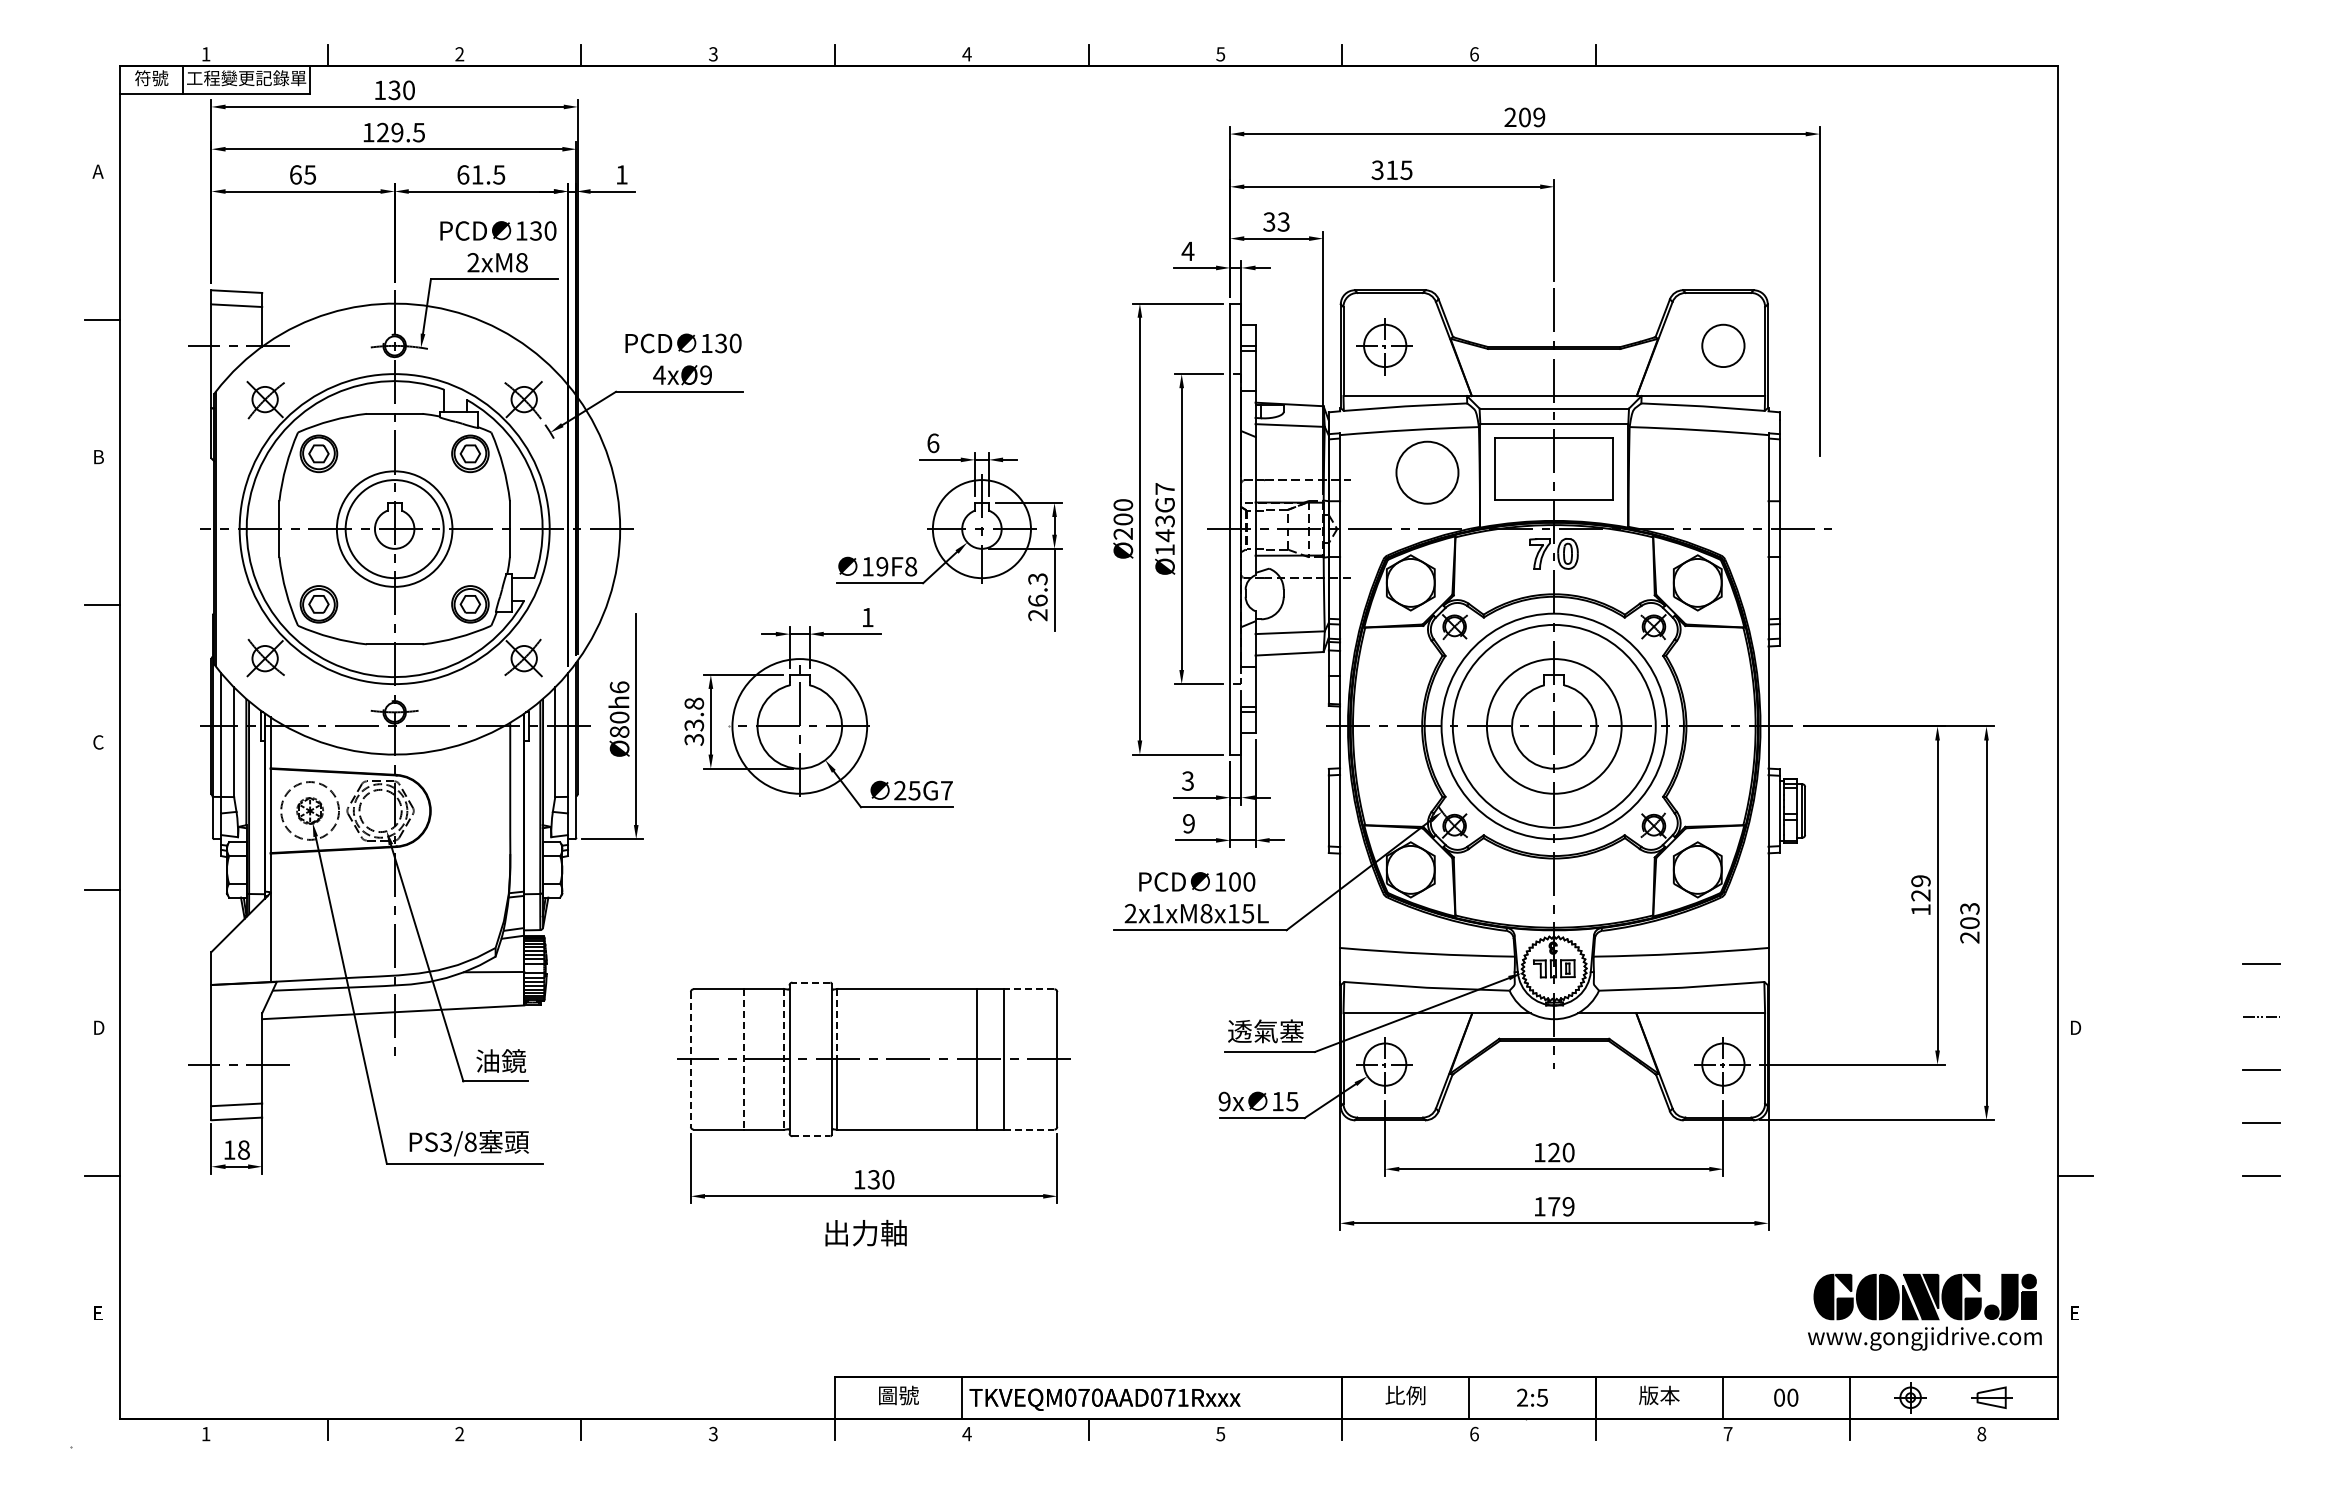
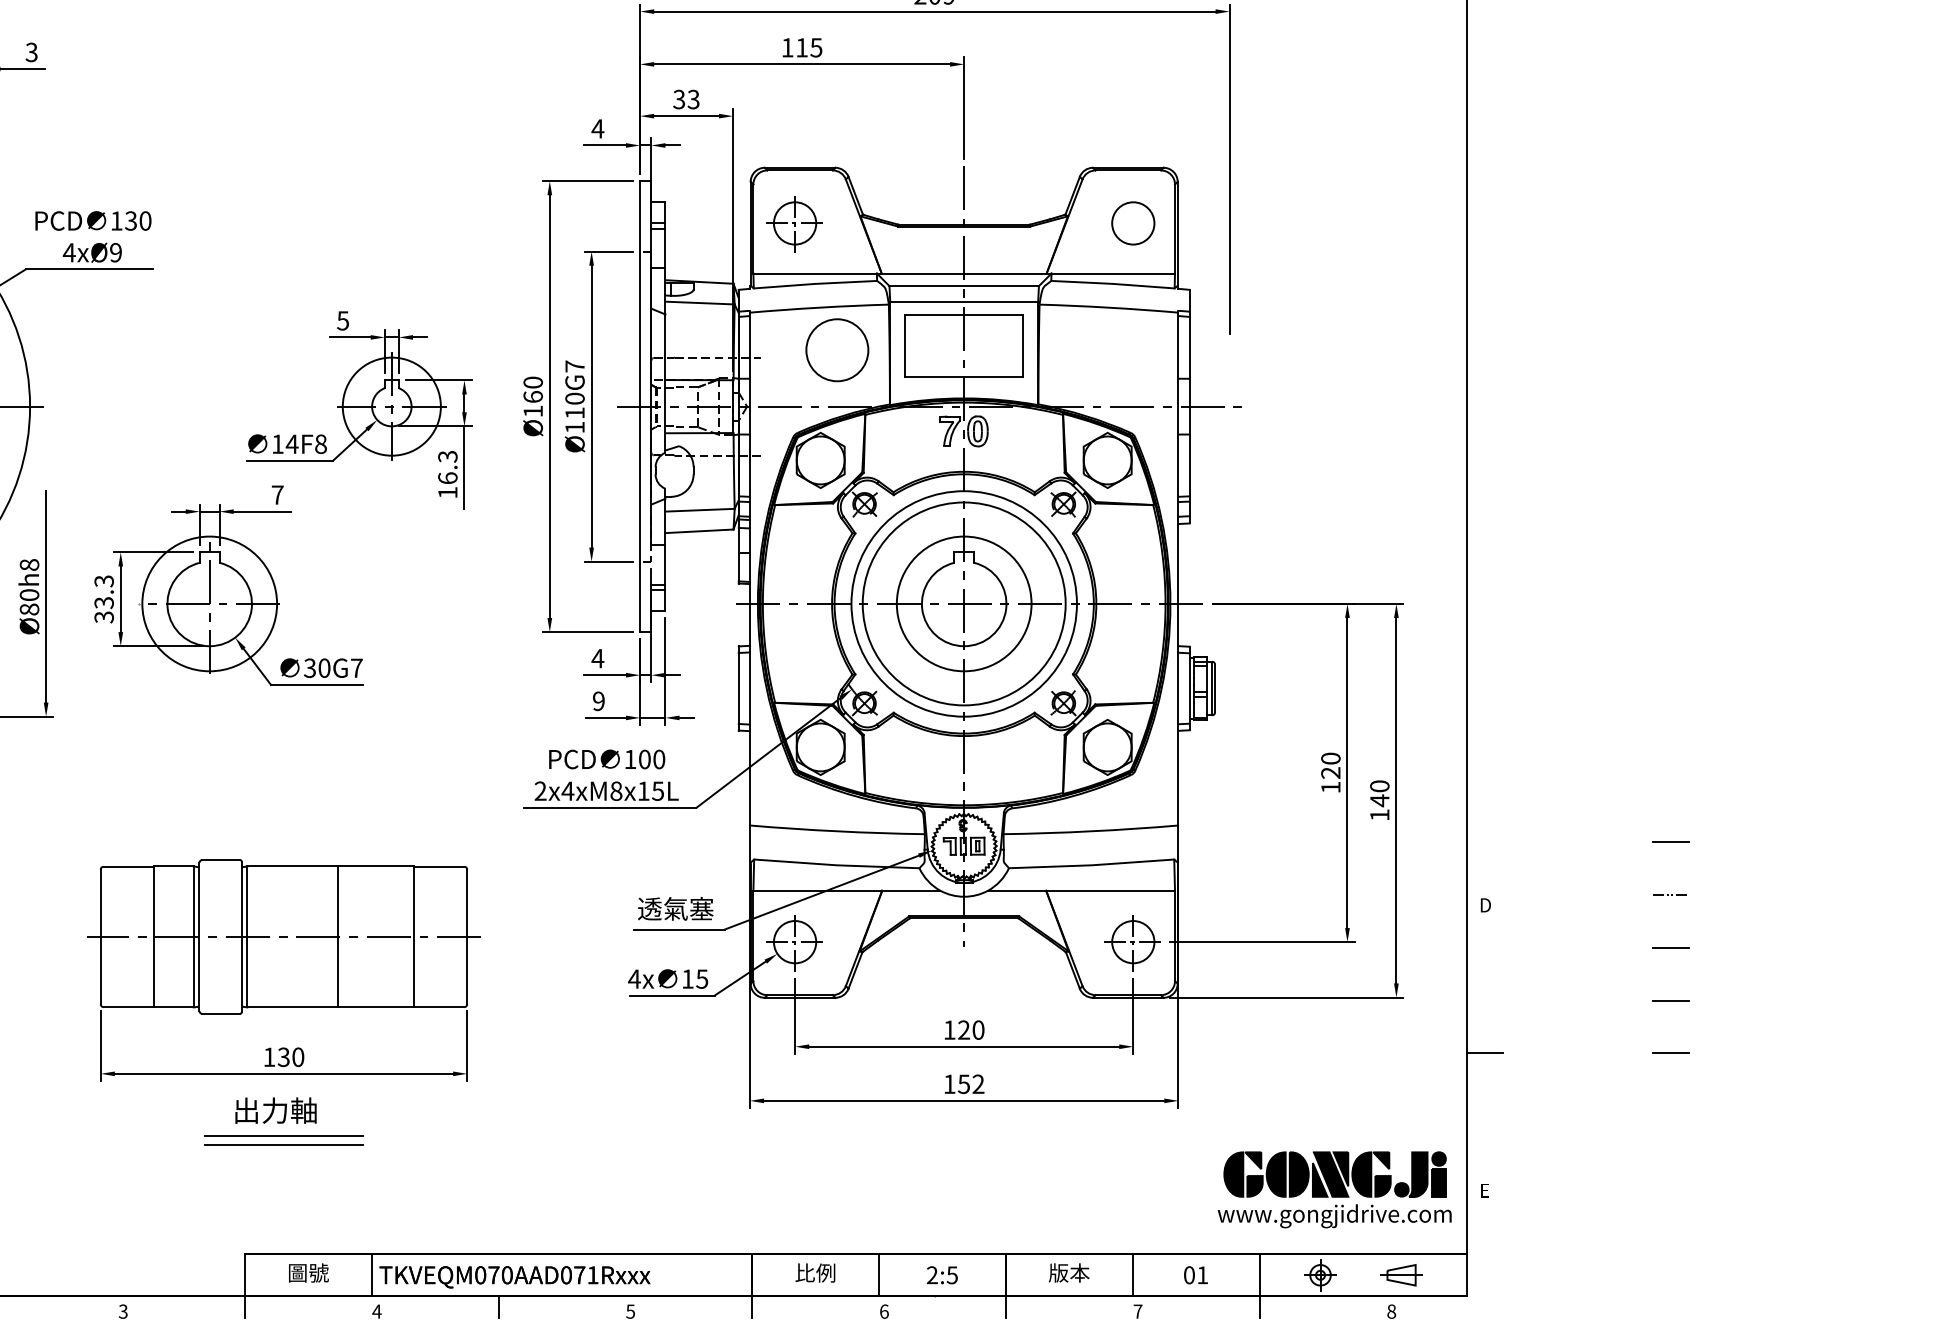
text: (1377, 170) -> (787, 48), 315 -> 115
text: (621, 174) -> (31, 52), 1 -> 3
text: (933, 443) -> (343, 321), 6 -> 5
text: (1122, 526) -> (532, 404), Ø200 -> Ø160
text: (1164, 528) -> (574, 406), Ø143G7 -> Ø110G7
text: (881, 566) -> (291, 444), 19F8 -> 14F8
text: (1037, 615) -> (447, 493), 26.3 -> 16.3
text: (867, 617) -> (277, 495), 1 -> 7
text: (619, 687) -> (29, 565), Ø80h6 -> Ø80h8
text: (693, 703) -> (103, 581), 33.8 -> 33.3
text: (1187, 780) -> (597, 658), 3 -> 4
text: (907, 790) -> (317, 668), 25G7 -> 30G7
text: (1920, 881) -> (1330, 759), 129 -> 120
text: (1157, 913) -> (567, 791), 2x1xM8x15L -> 2x4xM8x15L
text: (1969, 922) -> (1379, 800), 203 -> 140
line: (810, 982) -> (220, 860), dashed -> solid
line: (1028, 989) -> (438, 867), dashed -> solid
line: (837, 1024) -> (247, 902), dashed -> solid
line: (976, 1058) -> (337, 936), moved
line: (690, 1059) -> (100, 937), dashed -> solid
line: (744, 1059) -> (154, 937), dashed -> solid
line: (783, 1059) -> (193, 937), dashed -> solid
text: (1224, 1101) -> (634, 979), 9x -> 4x
line: (1029, 1129) -> (439, 1007), dashed -> solid
line: (811, 1136) -> (221, 1014), dashed -> solid
text: (1561, 1206) -> (971, 1084), 179 -> 152
line: (873, 1258) -> (283, 1136), added
line: (873, 1267) -> (283, 1145), added
text: (1792, 1397) -> (1202, 1275), 00 -> 01

